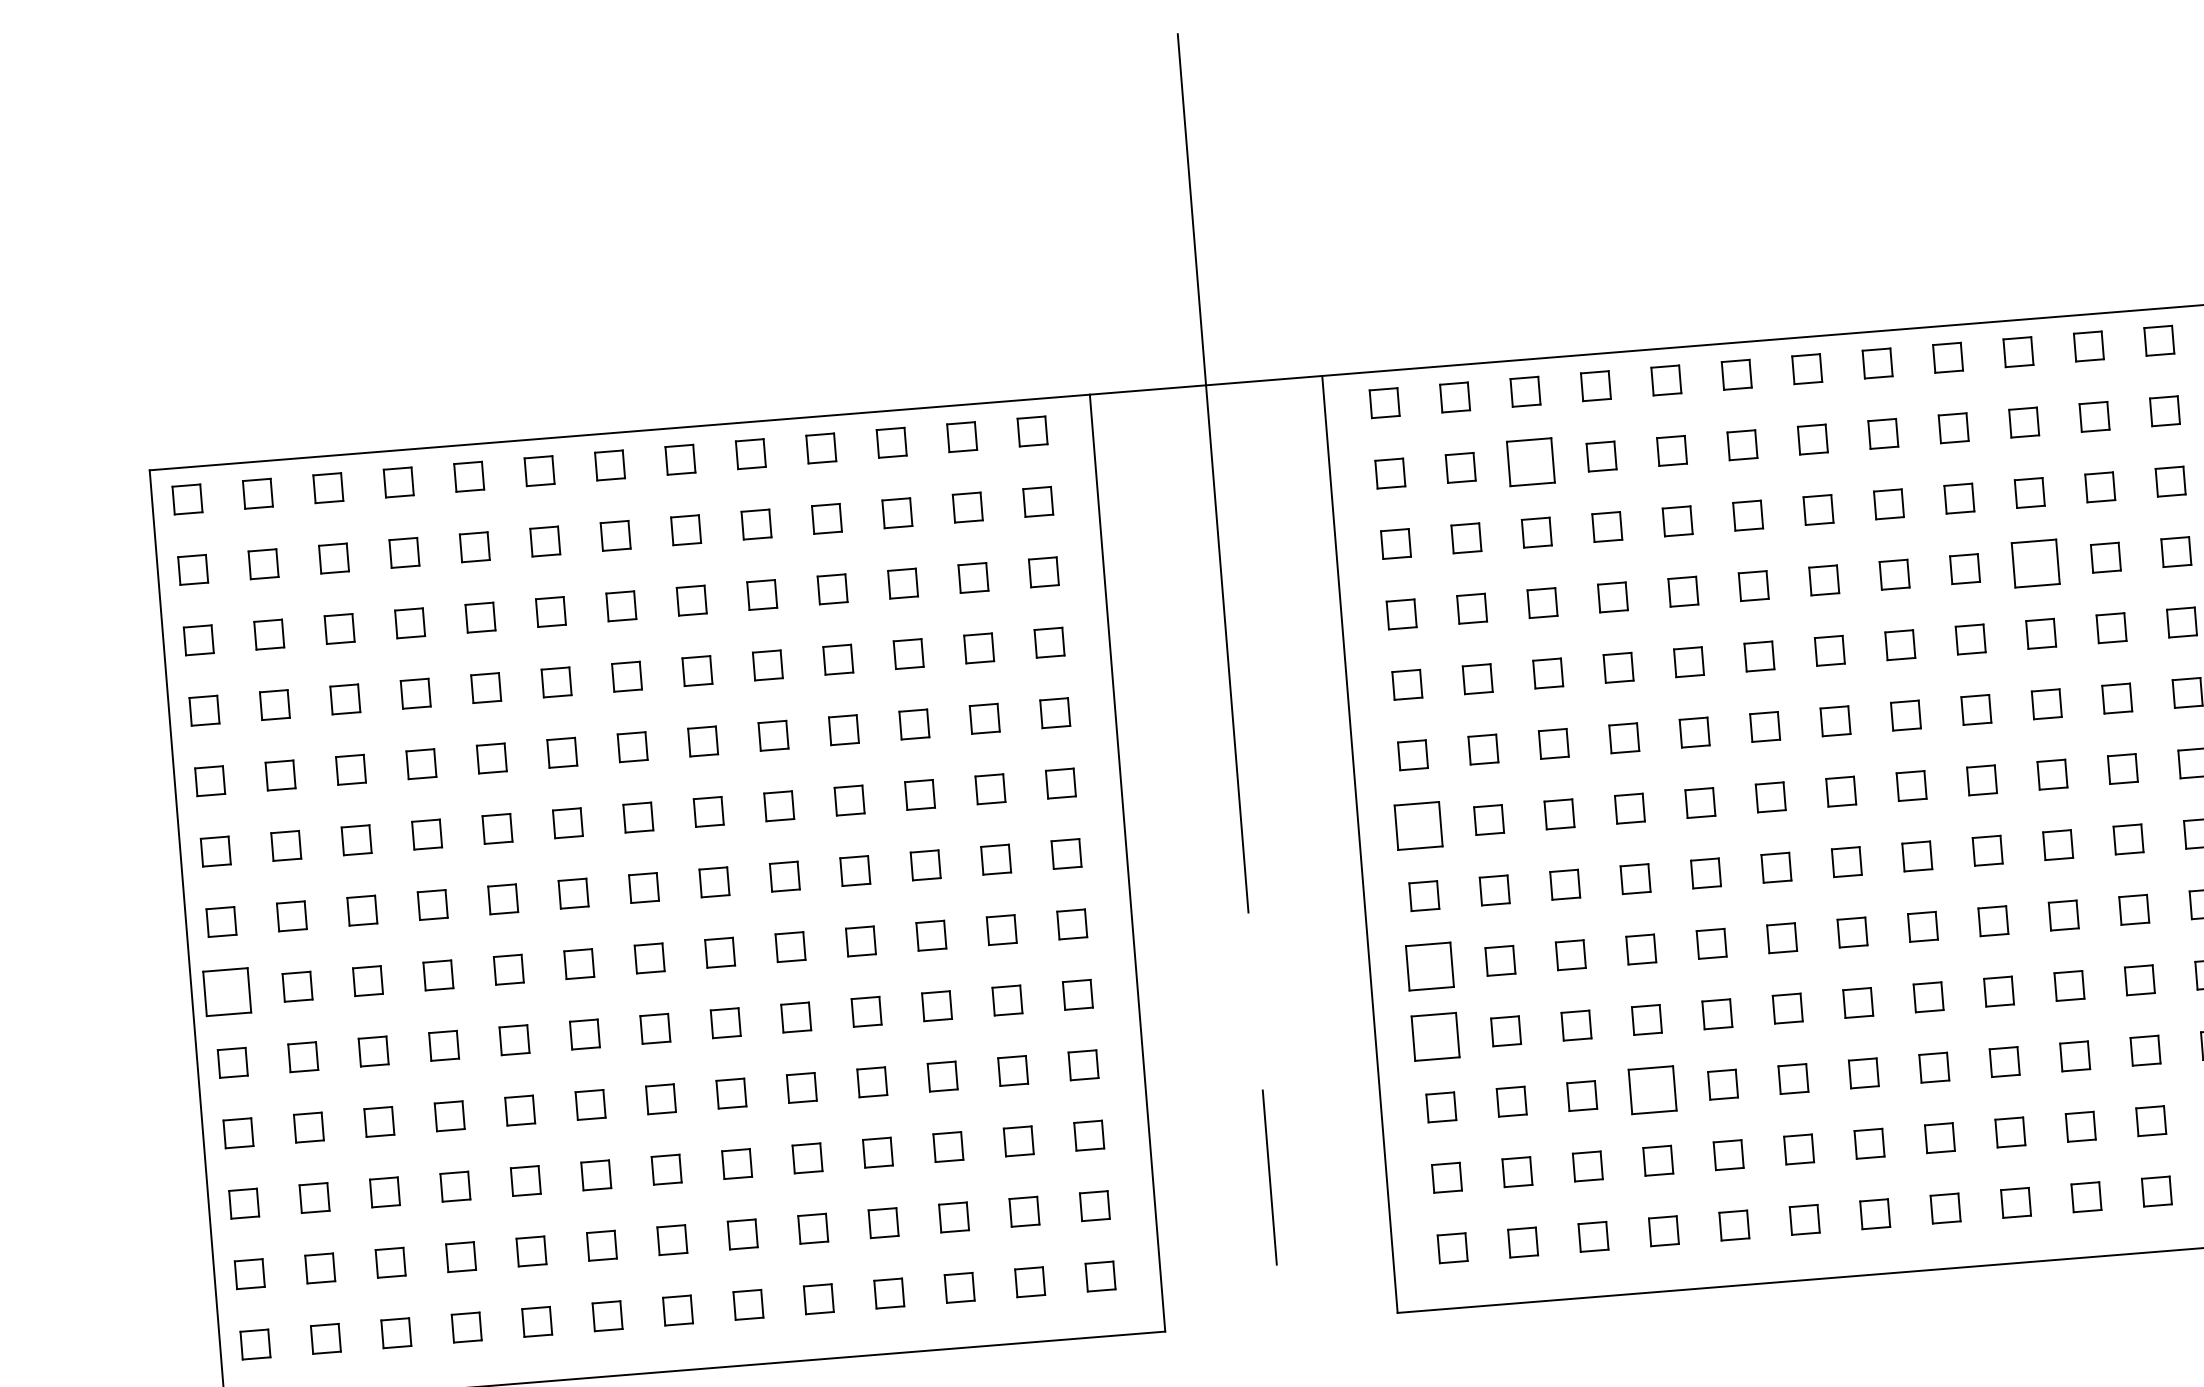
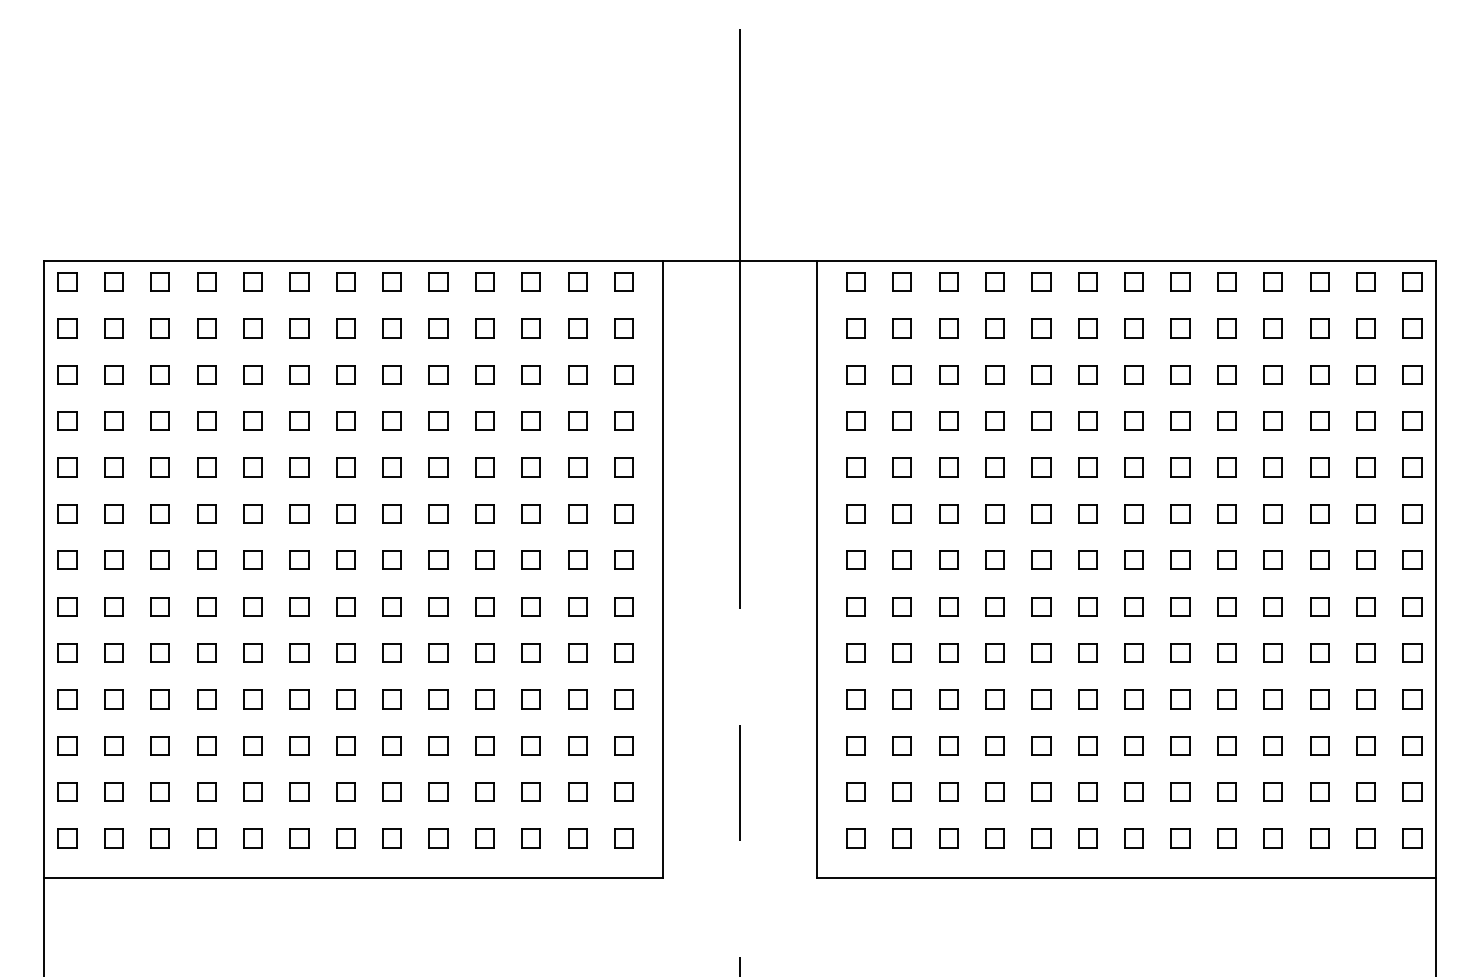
part: (1530, 462) -> (948, 328), size x0.62
part: (2034, 562) -> (1272, 420), size x0.62
part: (1417, 824) -> (855, 559), size x0.62
part: (1429, 965) -> (855, 652), size x0.62
part: (227, 992) -> (67, 606), size x0.62
part: (1435, 1037) -> (855, 699), size x0.62
part: (1651, 1090) -> (994, 745), size x0.62

